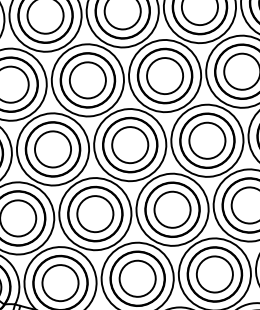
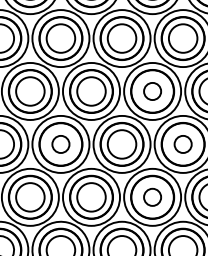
circle: (164, 76) -> (152, 91), size x0.6
circle: (206, 140) -> (182, 144), size x0.6
circle: (52, 149) -> (60, 144), size x0.6
circle: (172, 209) -> (152, 197), size x0.6

